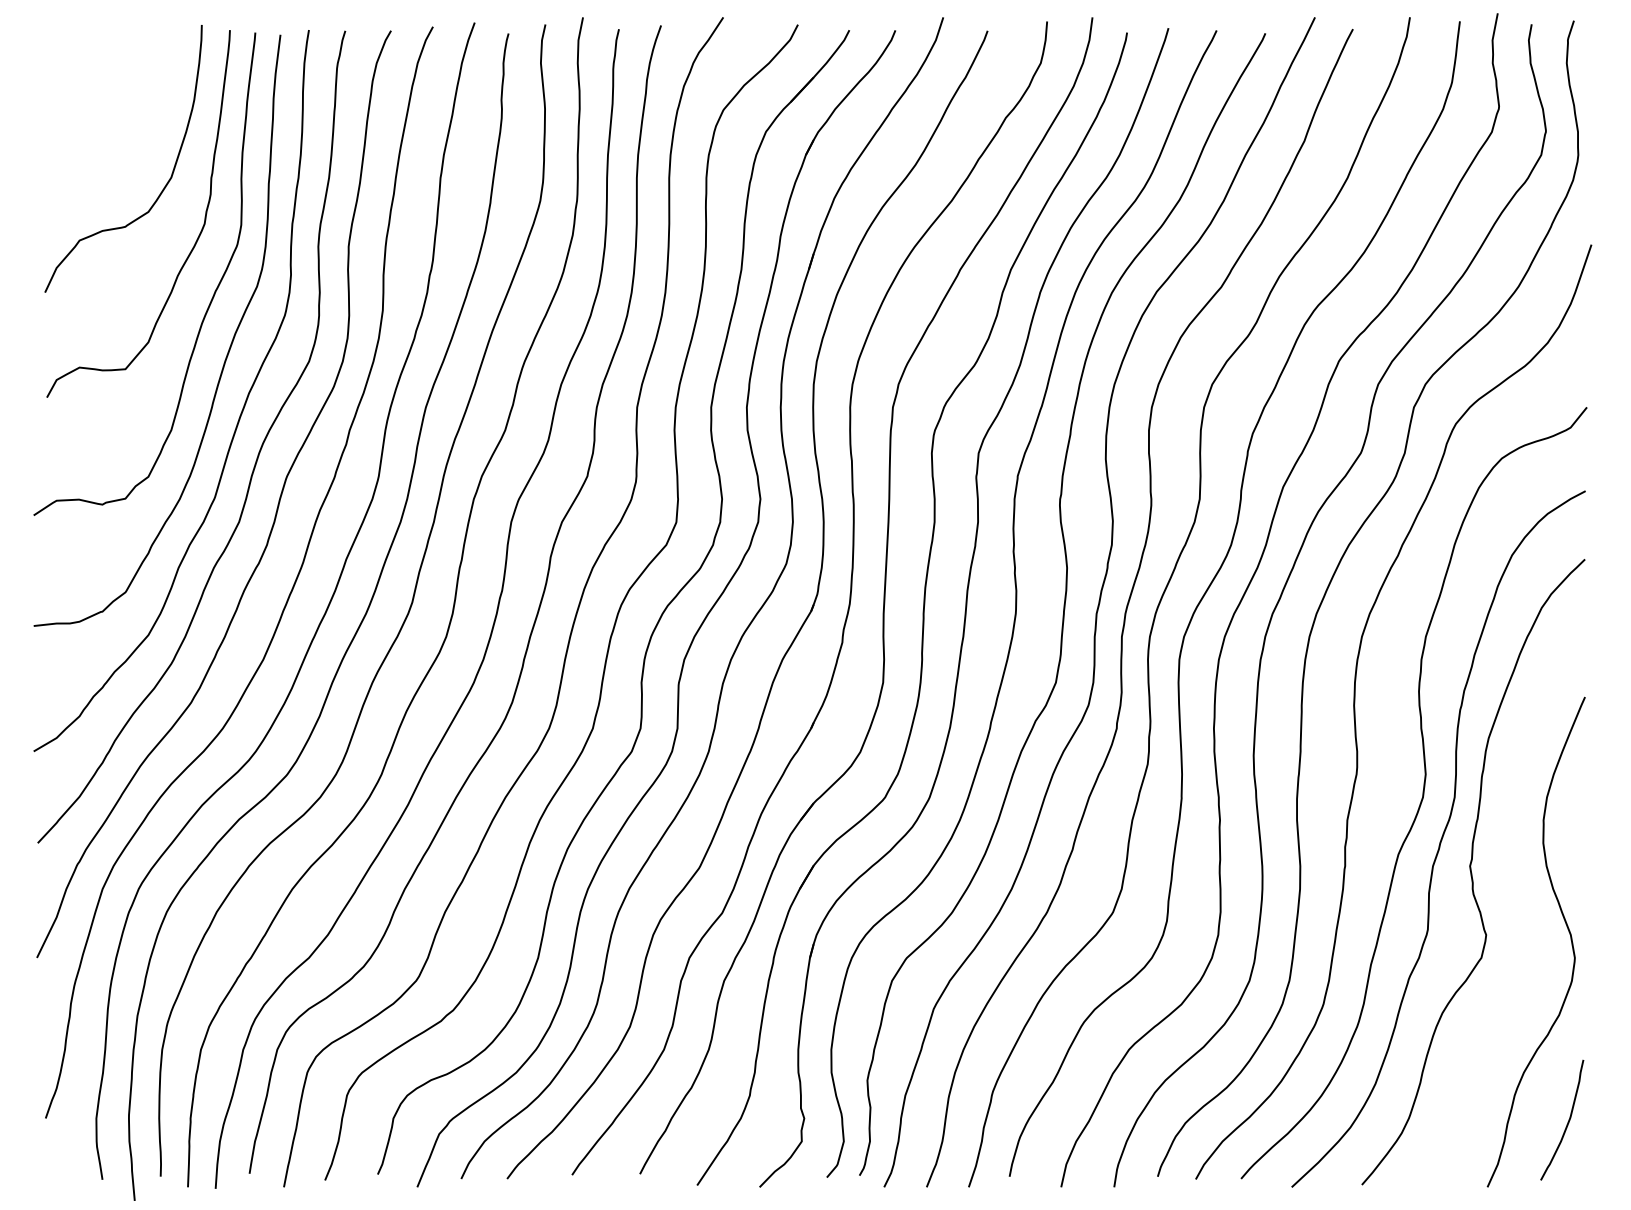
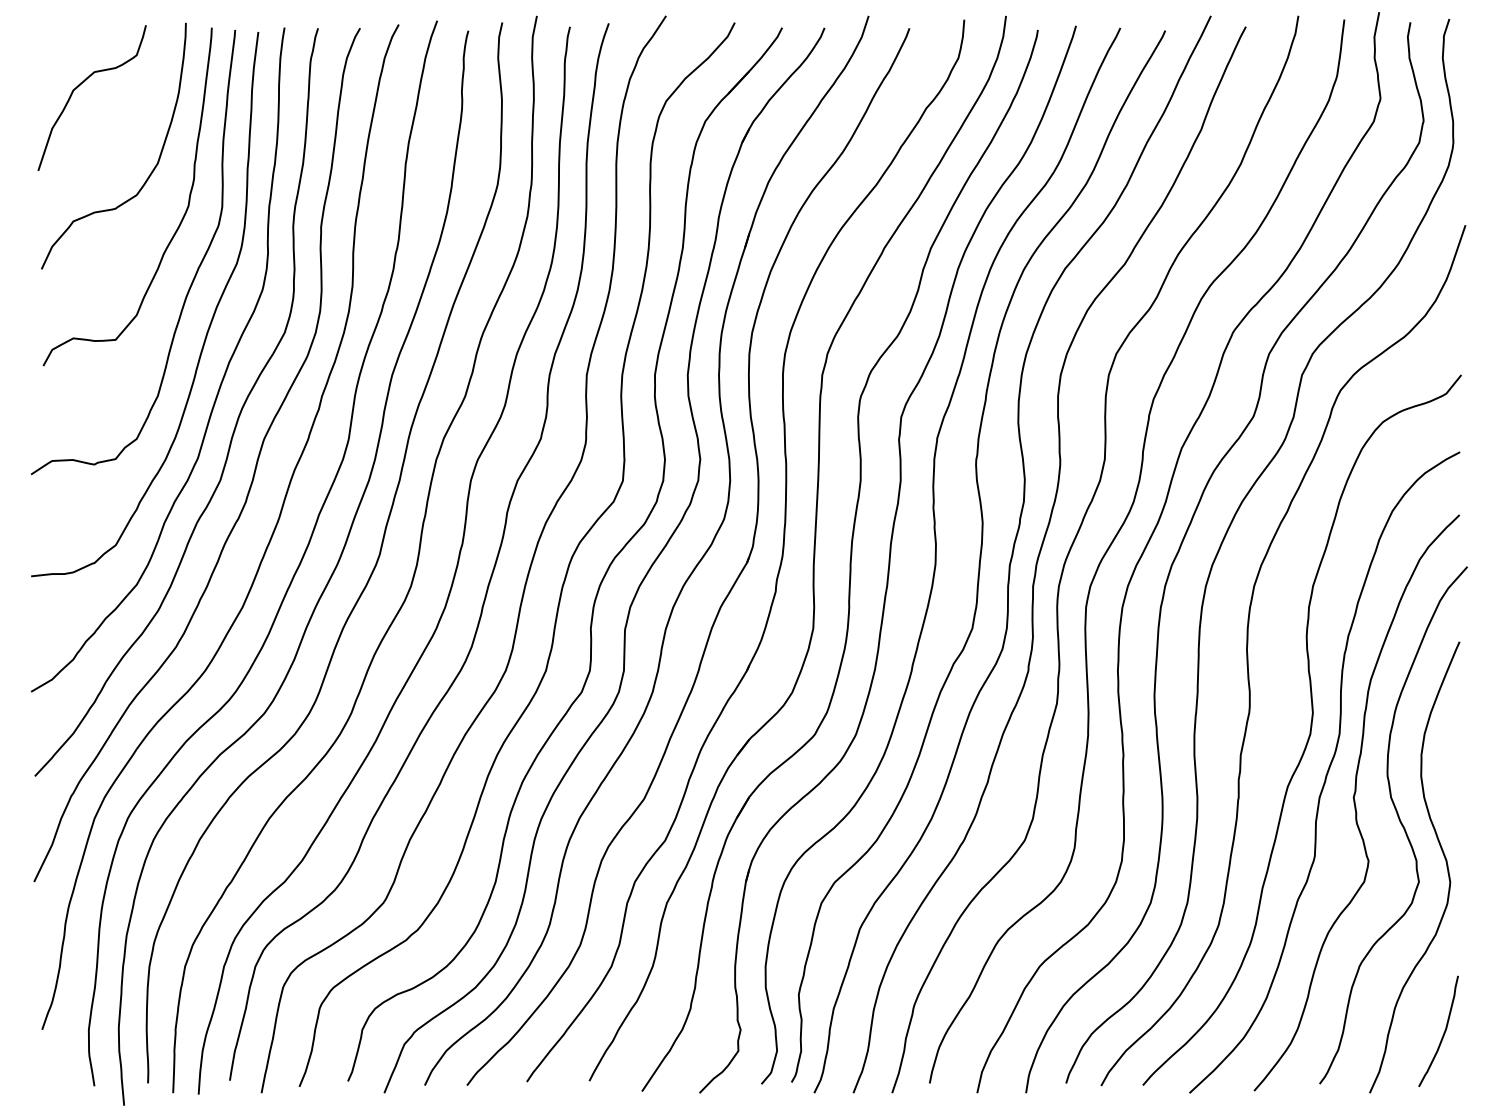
curve: (87, 92) -> (80, 85), added
curve: (1519, 893) -> (1399, 822), added

